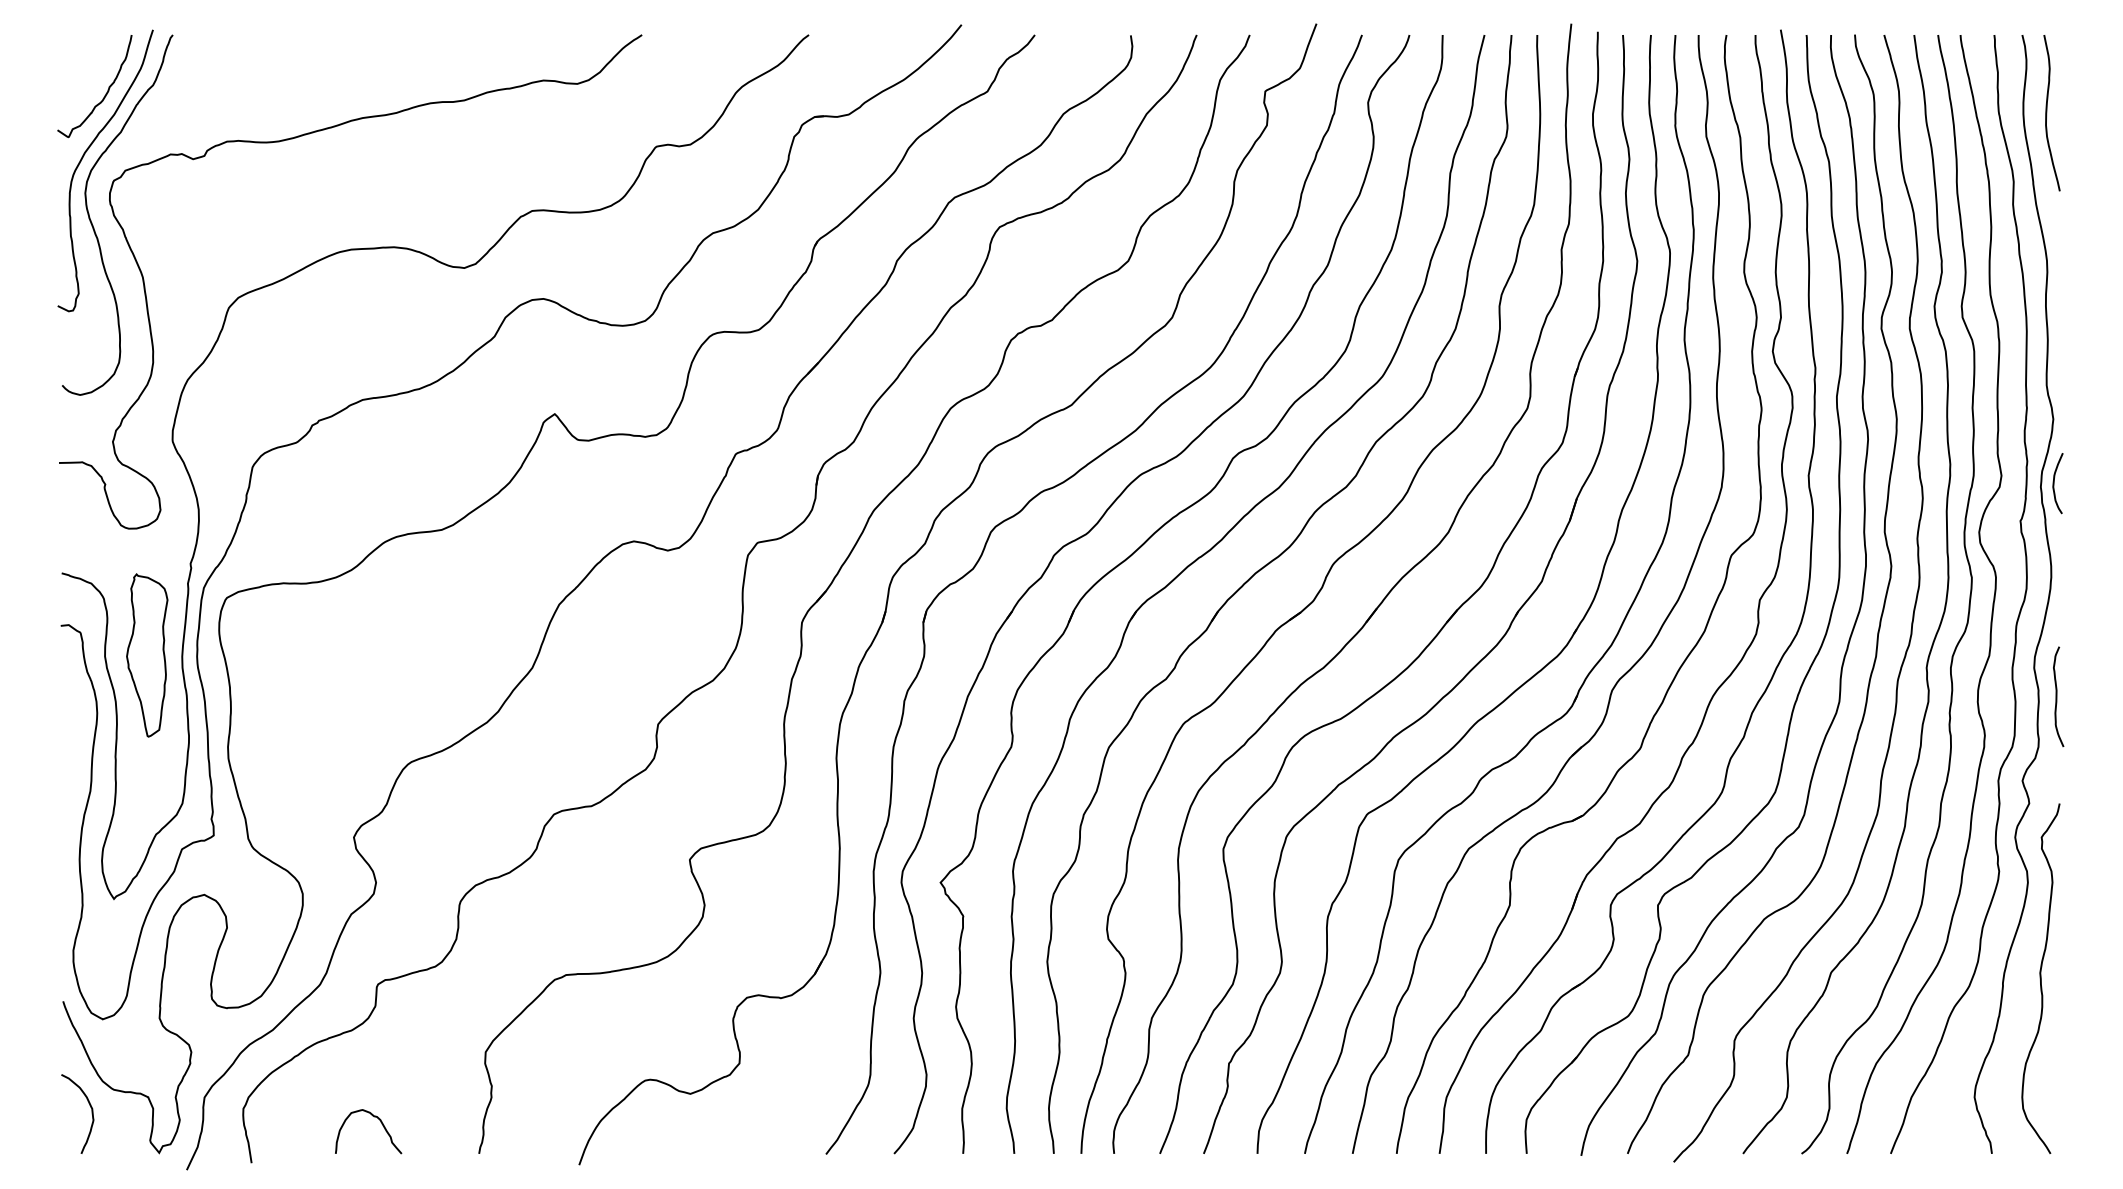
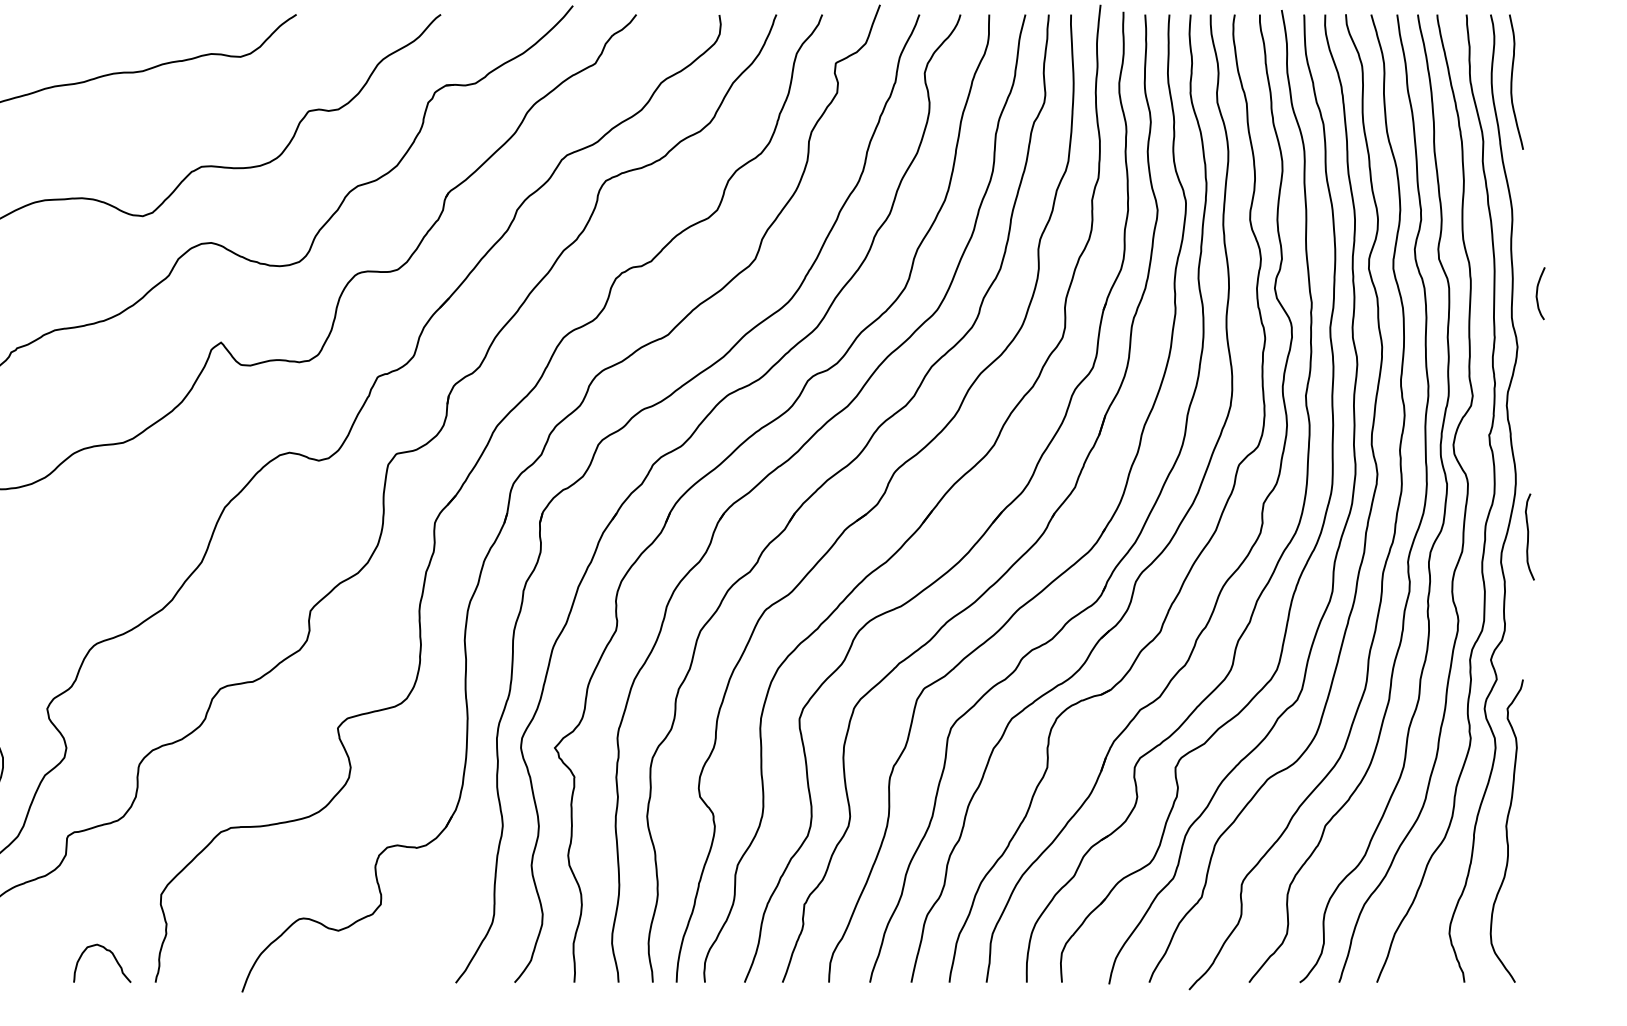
curve: (2054, 483) -> (1537, 293), moved
curve: (2057, 696) -> (1528, 536), moved
curve: (381, 1124) -> (113, 957), moved

